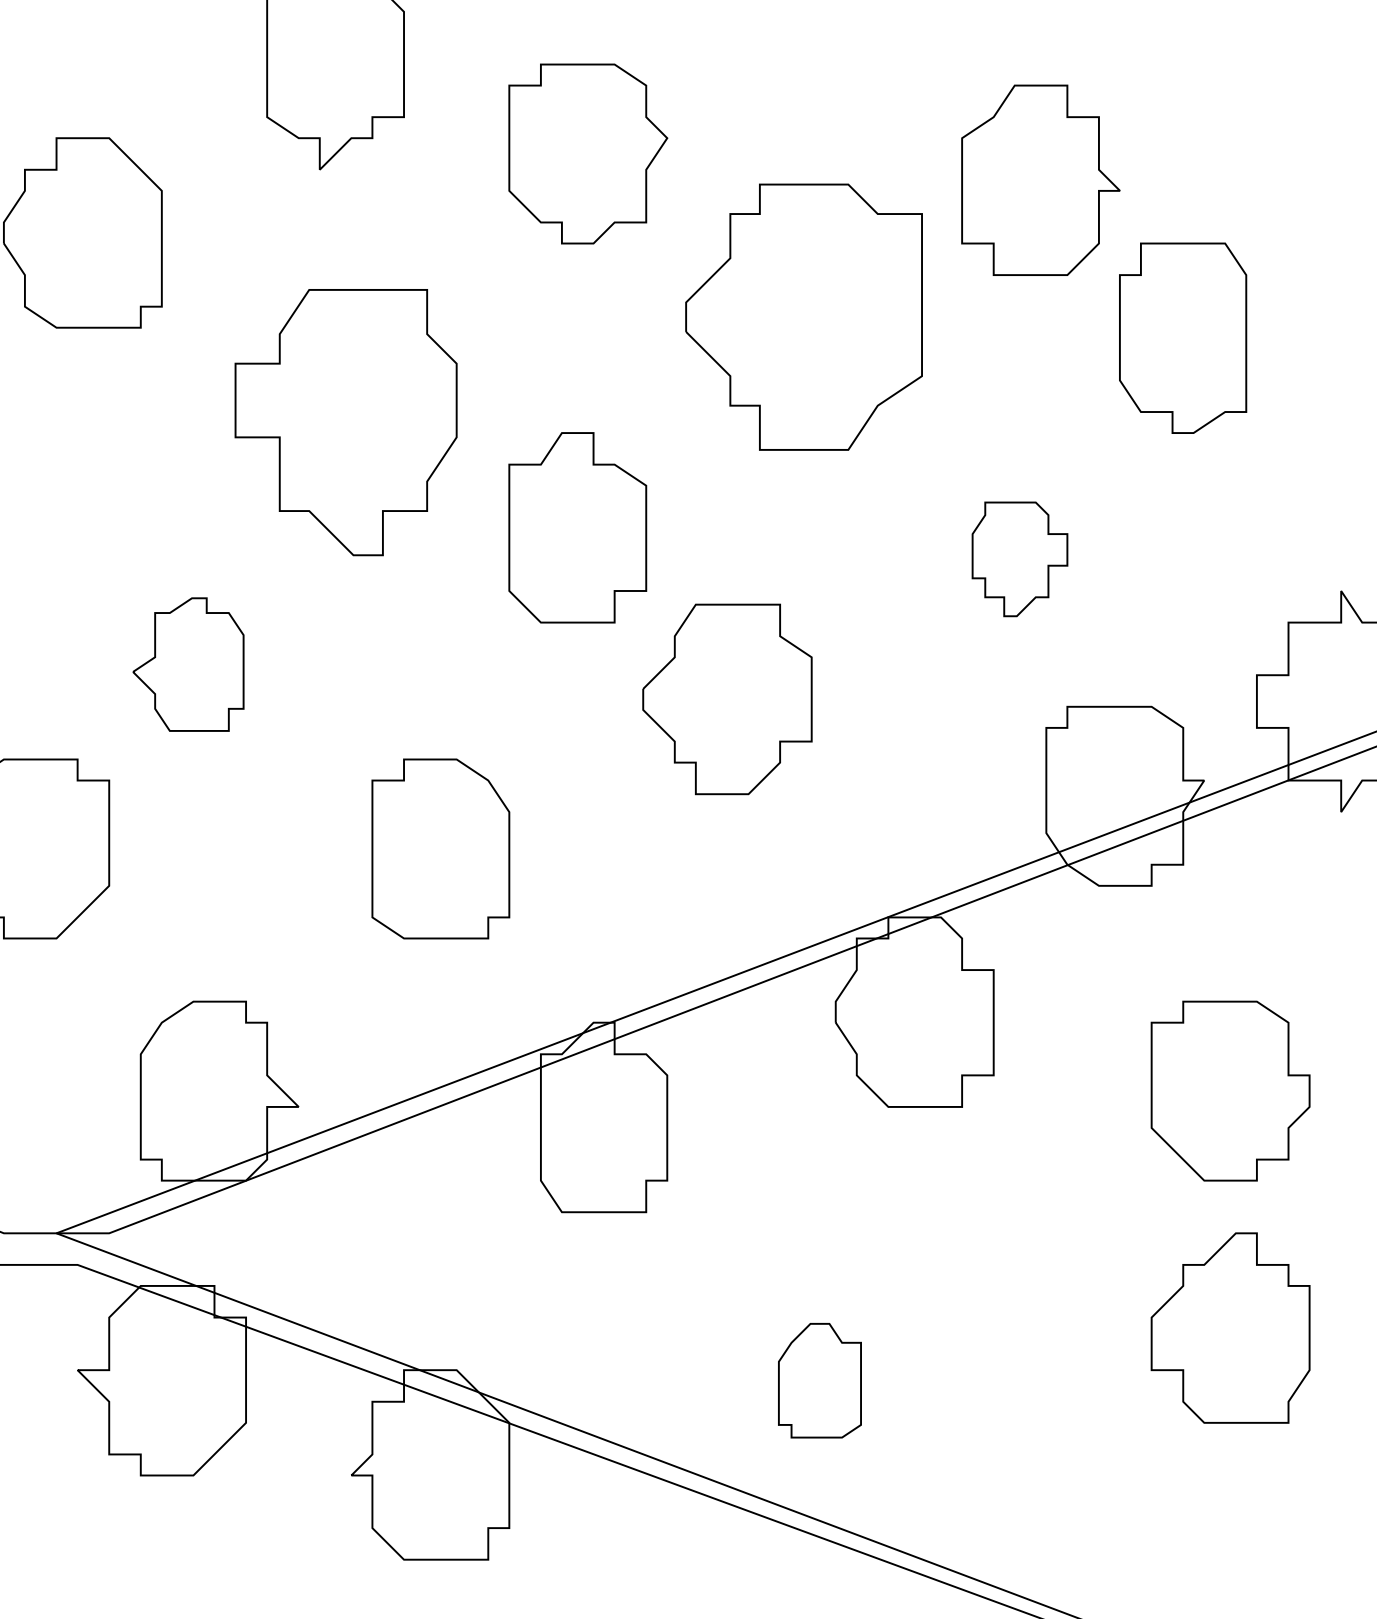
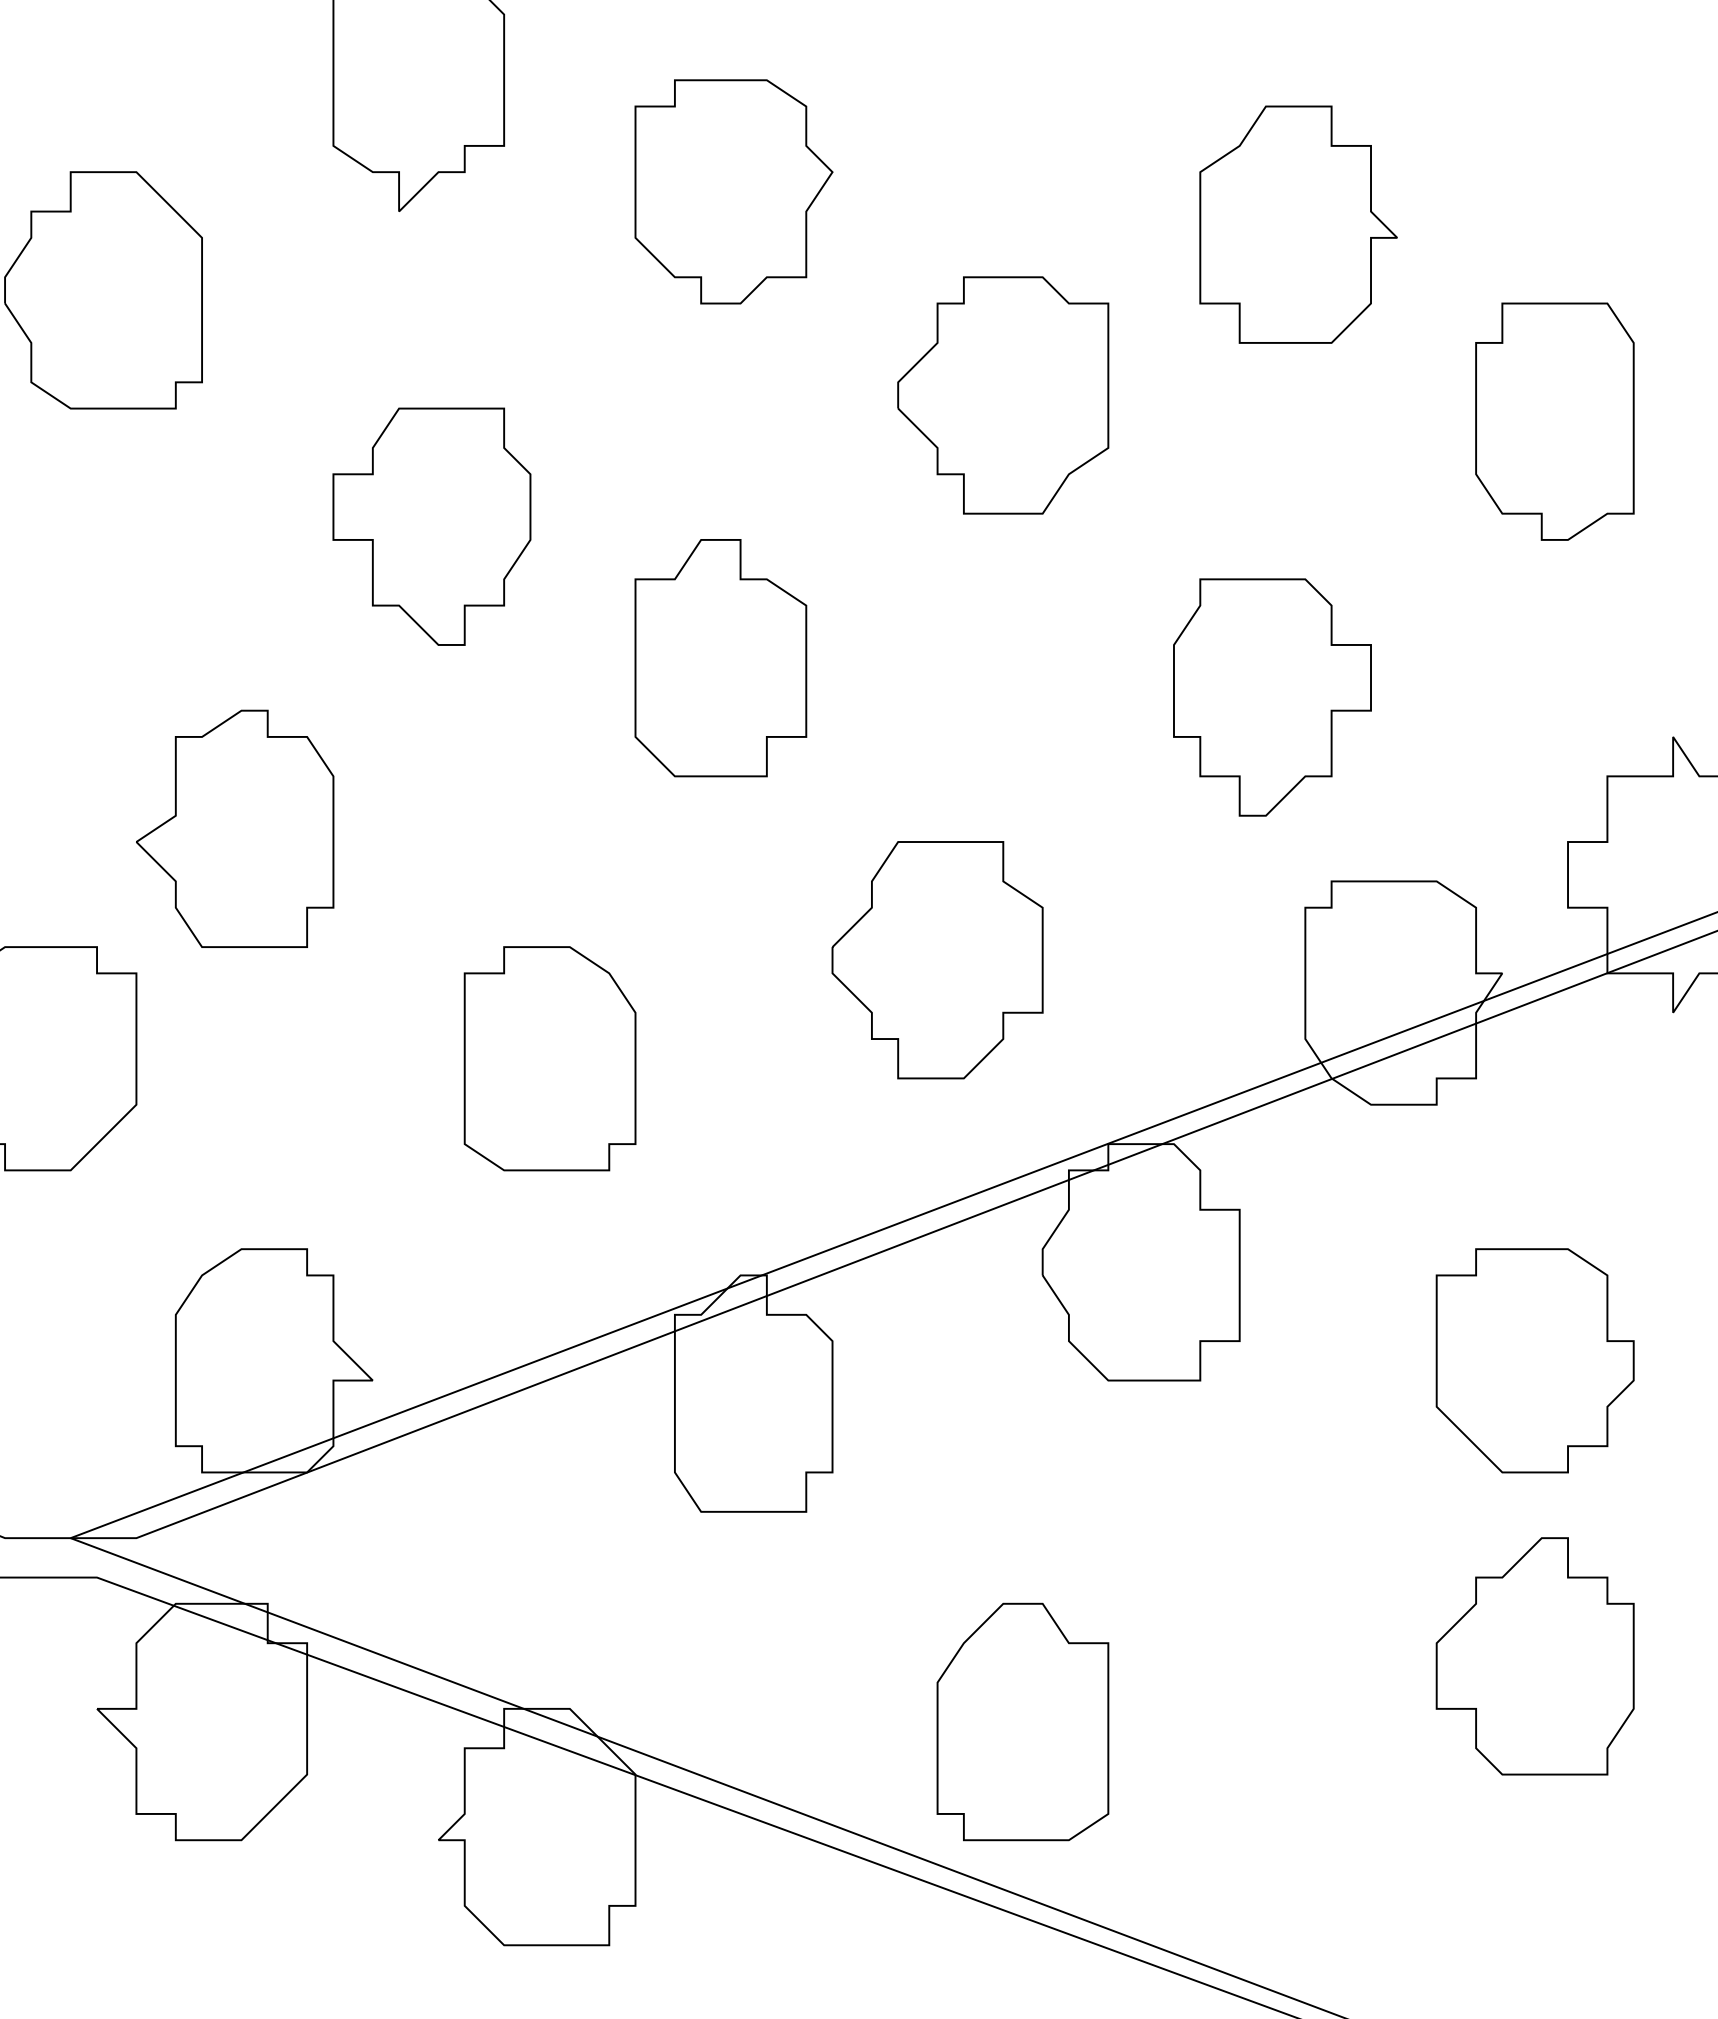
part: (804, 317) -> (1003, 395), size x0.71
part: (1182, 338) -> (1554, 421), moved
part: (345, 422) -> (431, 526), size x0.71
part: (1020, 559) -> (1272, 697), size x1.67
part: (188, 664) -> (235, 828), size x1.43
part: (727, 699) -> (937, 960), moved
part: (819, 1380) -> (1022, 1721), size x1.67

